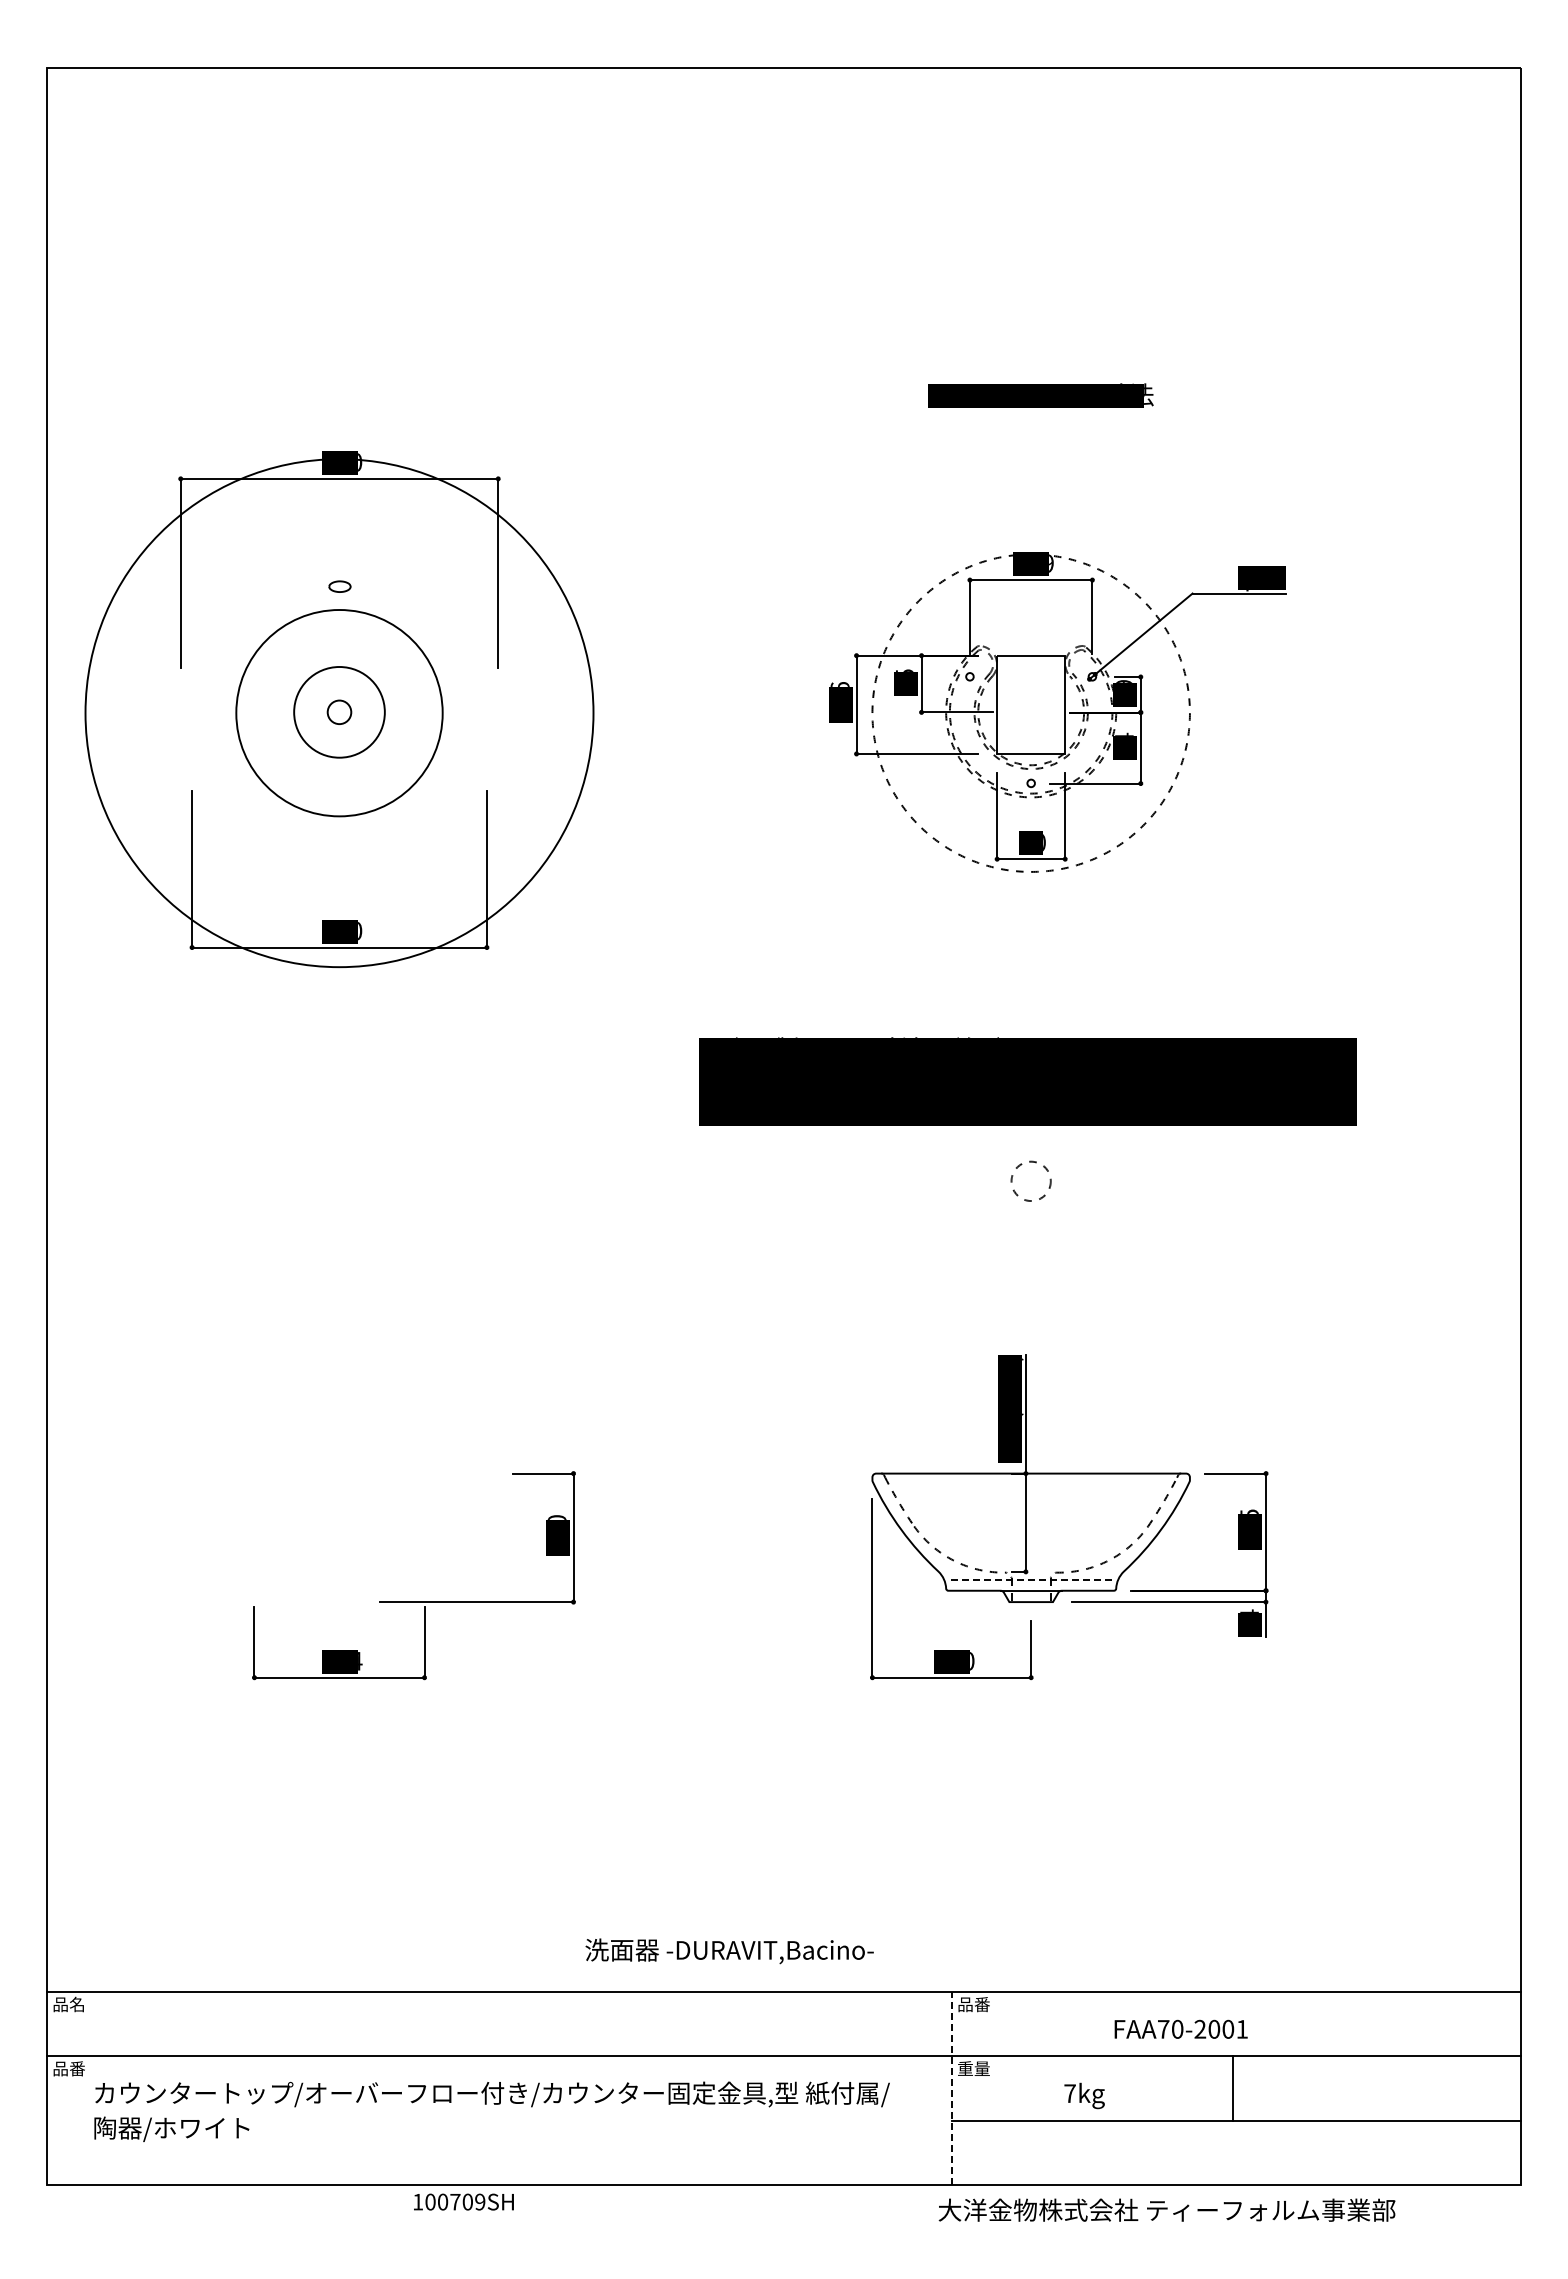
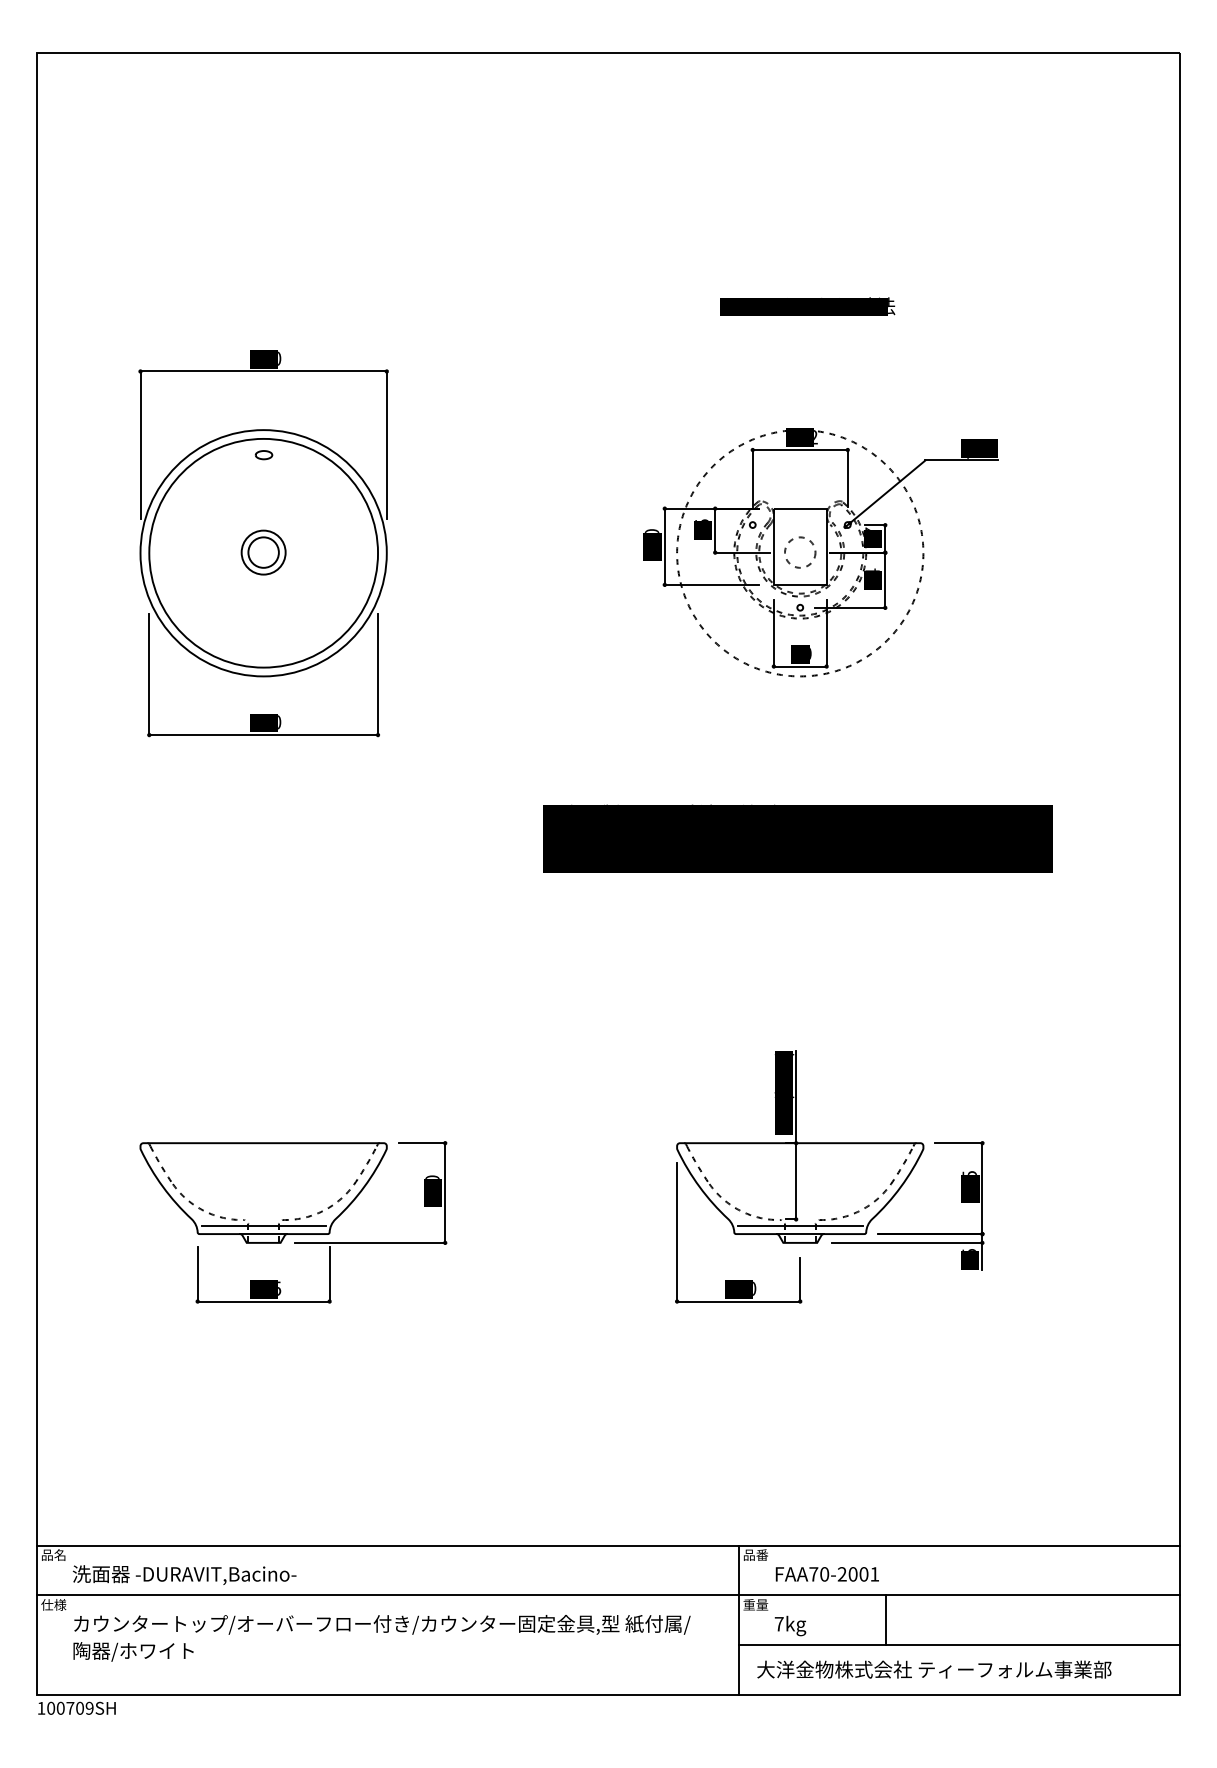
text: (1051, 563) -> (816, 437), 129 -> 162
text: (1123, 681) -> (871, 528), 49 -> 47
text: (839, 684) -> (651, 531), 146 -> 130
circle: (339, 712) -> (263, 552), size x0.62
circle: (339, 712) -> (263, 552), size x0.62
circle: (339, 712) -> (263, 552), size x1.43
circle: (339, 712) -> (263, 552), size x1.67
circle: (1030, 1180) -> (799, 551), moved
part: (339, 1537) -> (263, 1192), added
line: (1031, 1580) -> (800, 1226), dashed -> solid
text: (1249, 1610) -> (969, 1249), 14 -> 15
text: (360, 1661) -> (279, 1288), 244 -> 225
text: (729, 1951) -> (184, 1575), moved
text: (1180, 2028) -> (826, 1573), moved
text: (69, 2068) -> (54, 1604), 品番 -> 仕様
line: (951, 2088) -> (738, 1620), dashed -> solid
line: (1232, 2088) -> (885, 1620), moved
text: (1084, 2095) -> (790, 1625), moved
text: (463, 2201) -> (76, 1707), moved
text: (1166, 2209) -> (933, 1669), moved

